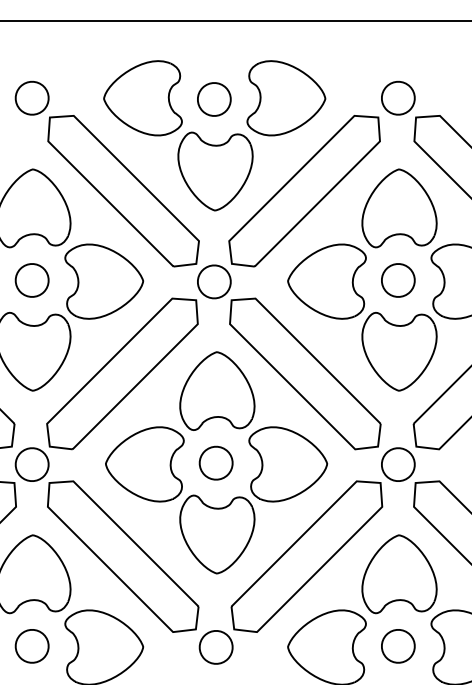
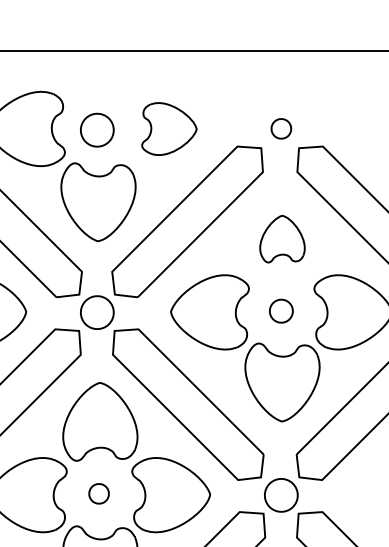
part: (398, 97) -> (281, 128), size x0.6
part: (286, 98) -> (169, 129), size x0.7
part: (399, 208) -> (282, 239), size x0.6
part: (398, 280) -> (281, 311), size x0.7
part: (215, 462) -> (98, 493), size x0.6

